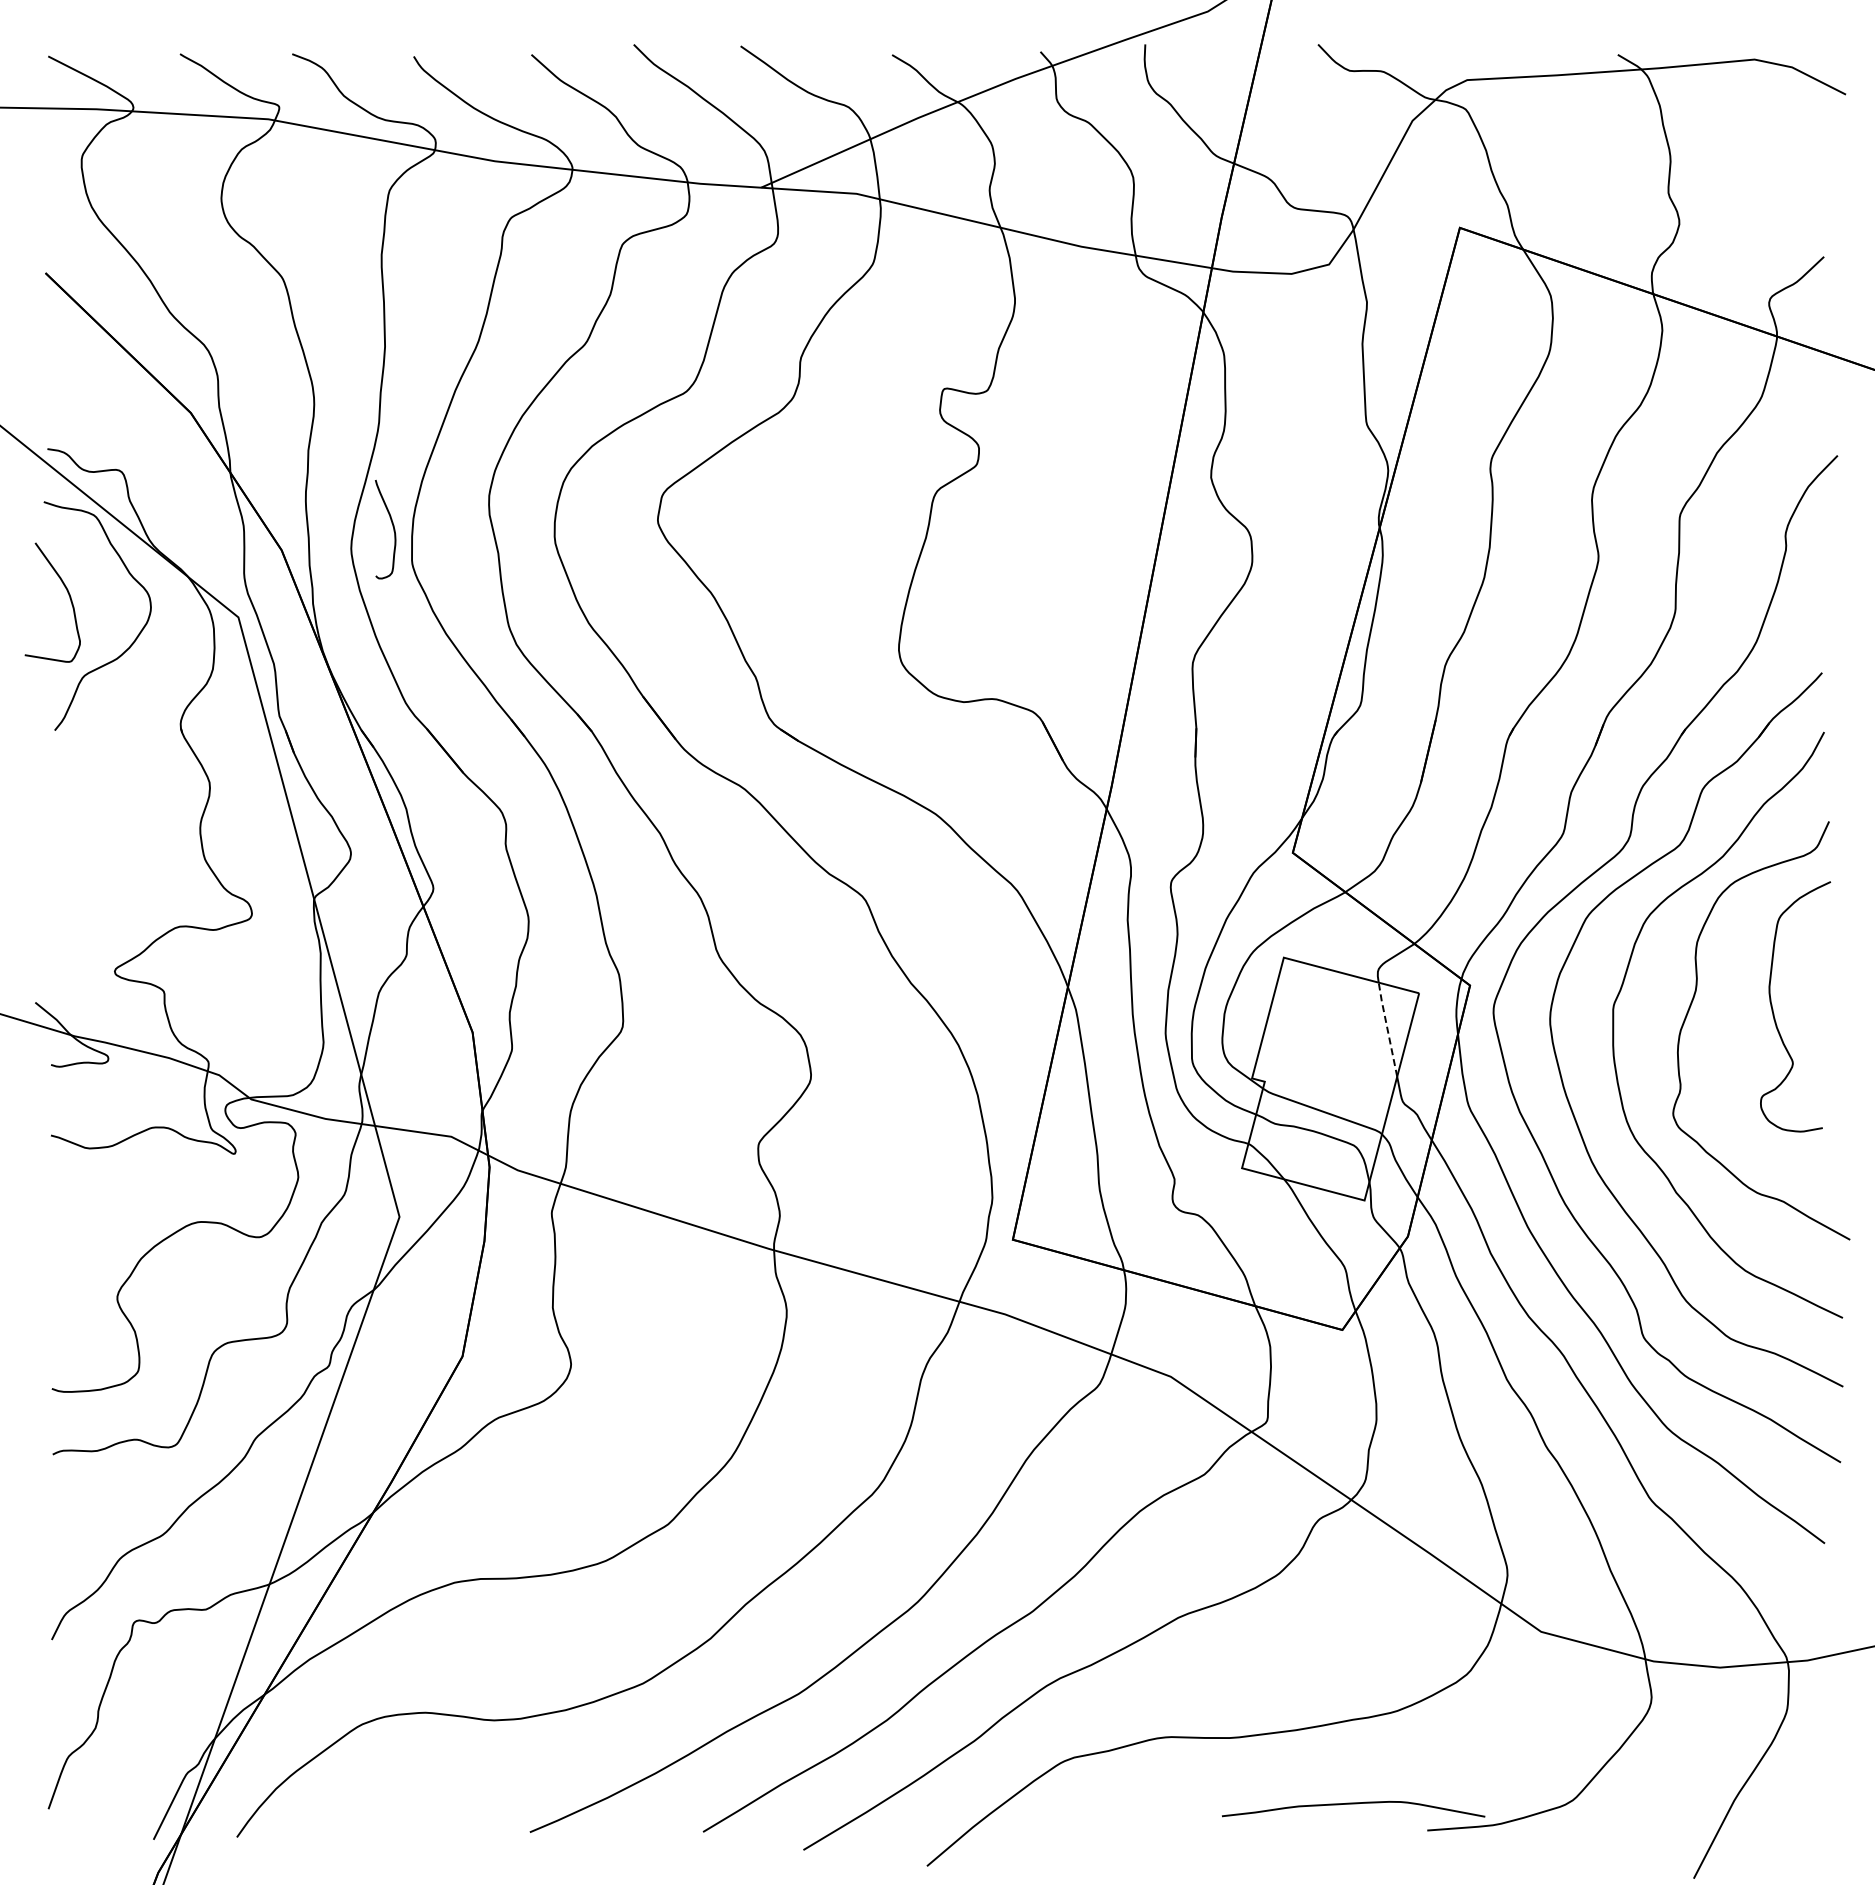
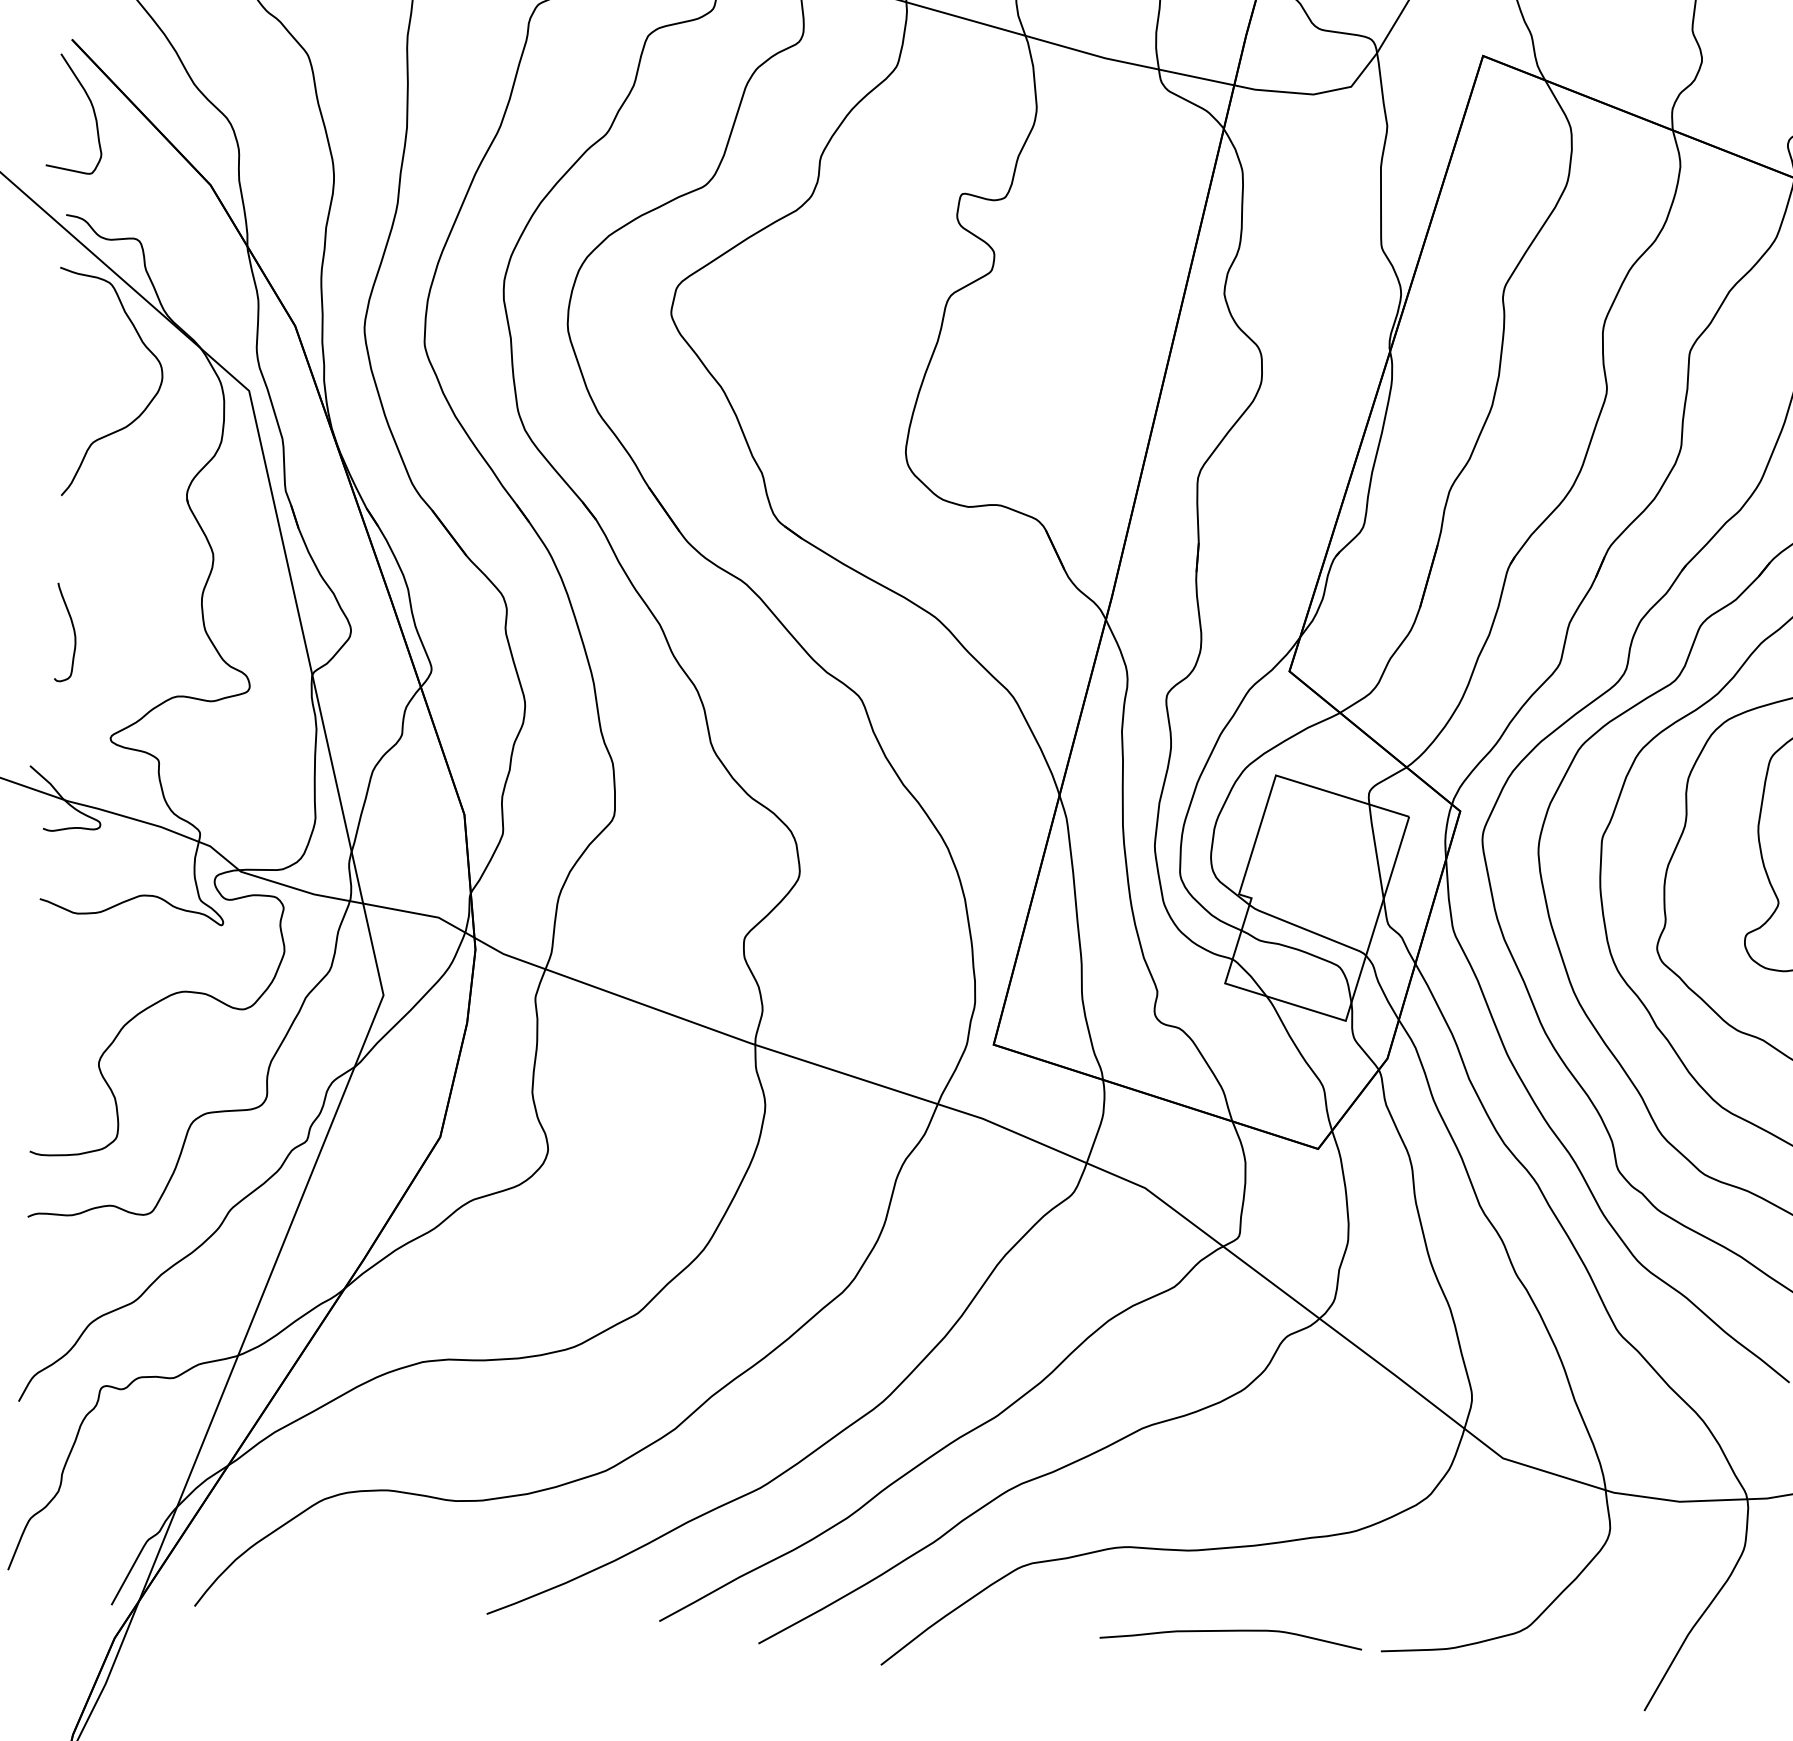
curve: (392, 526) -> (73, 629), moved
curve: (68, 595) -> (91, 107), moved
line: (1387, 1029) -> (1376, 851), dashed -> solid
curve: (1353, 1804) -> (1231, 1631), moved

